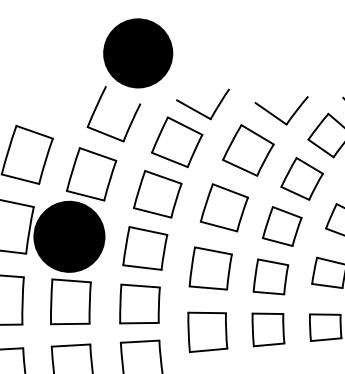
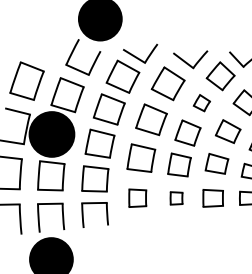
part: (301, 177) -> (201, 102), size x0.6
part: (268, 329) -> (176, 198), size x0.6
part: (207, 330) -> (137, 197), size x0.7

